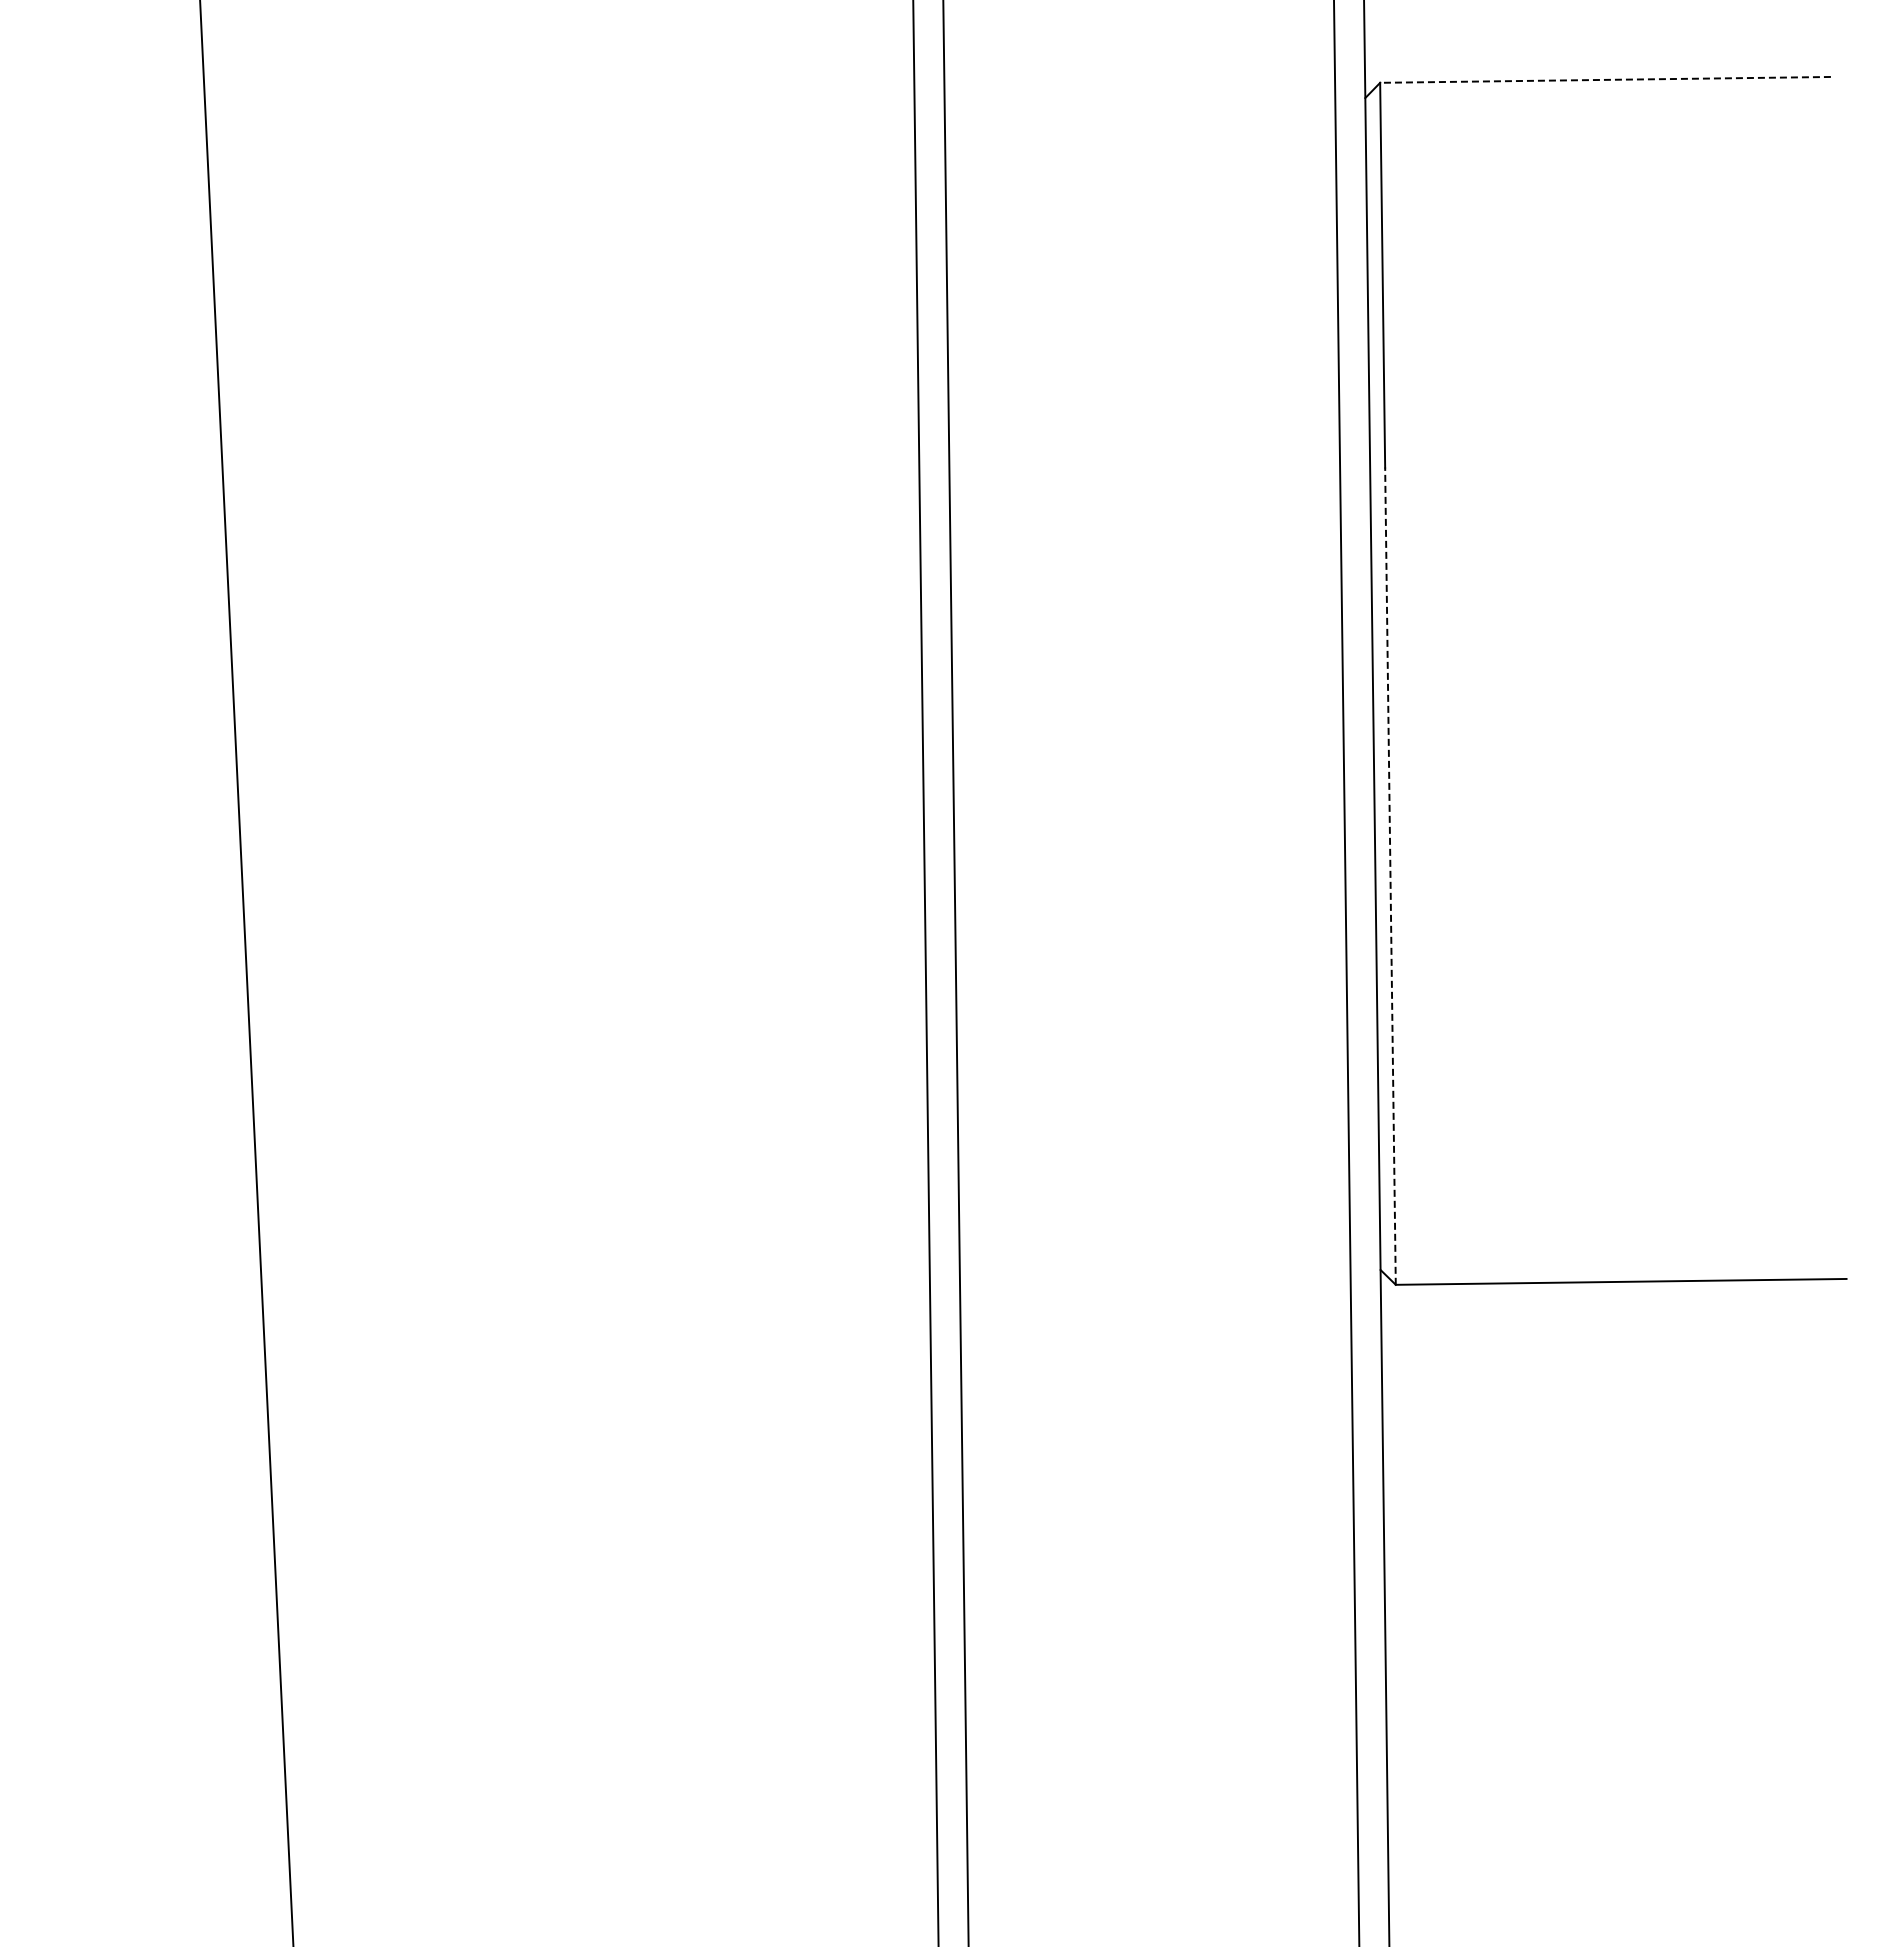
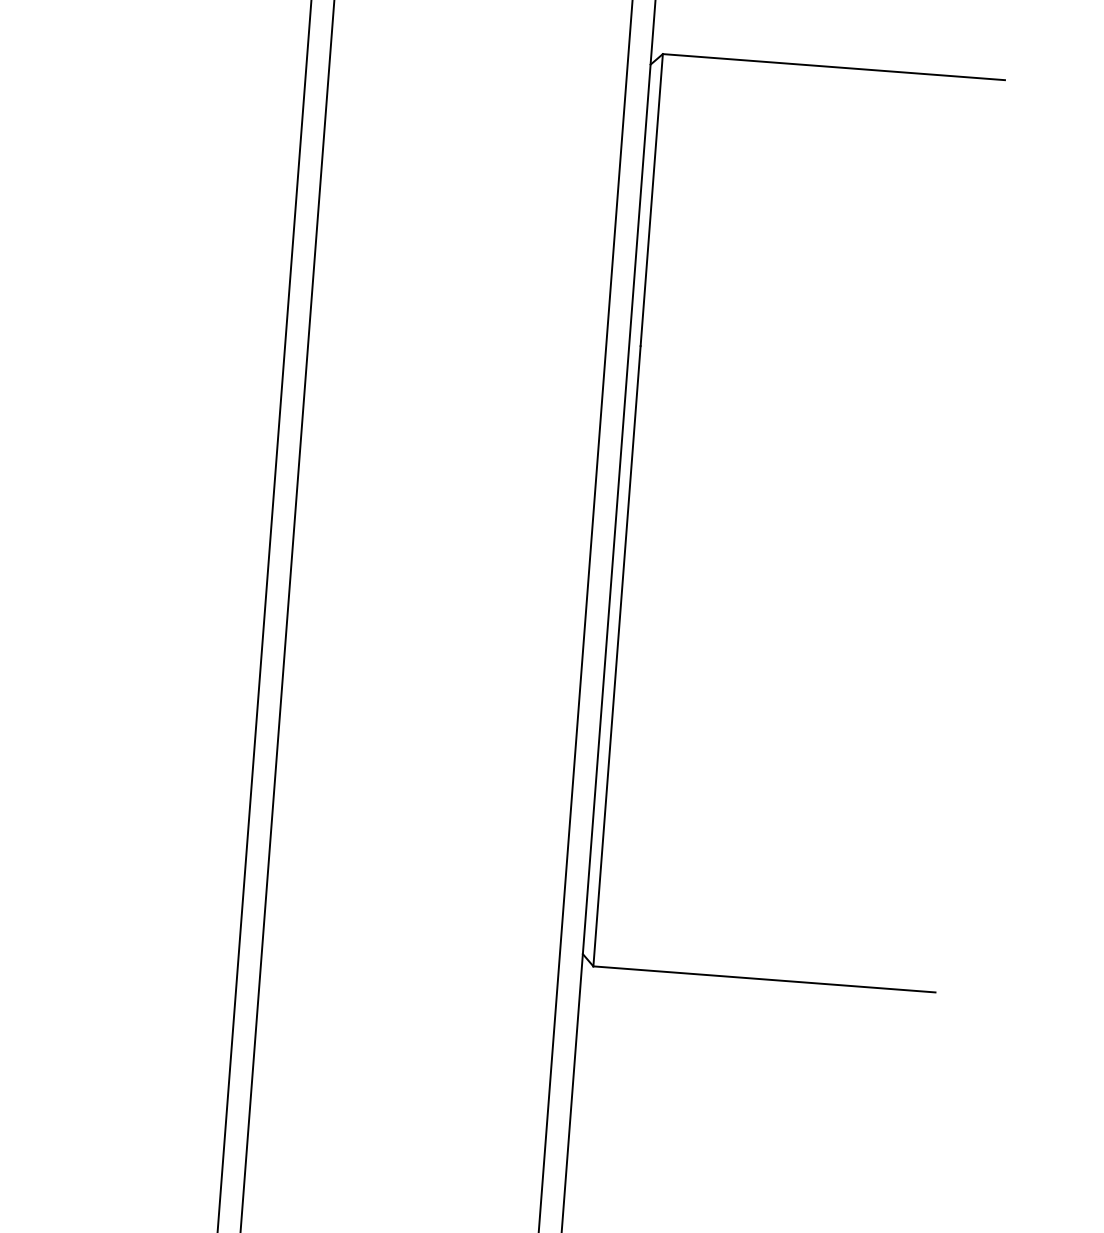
line: (1605, 79) -> (833, 66), dashed -> solid
line: (1390, 876) -> (617, 656), dashed -> solid

